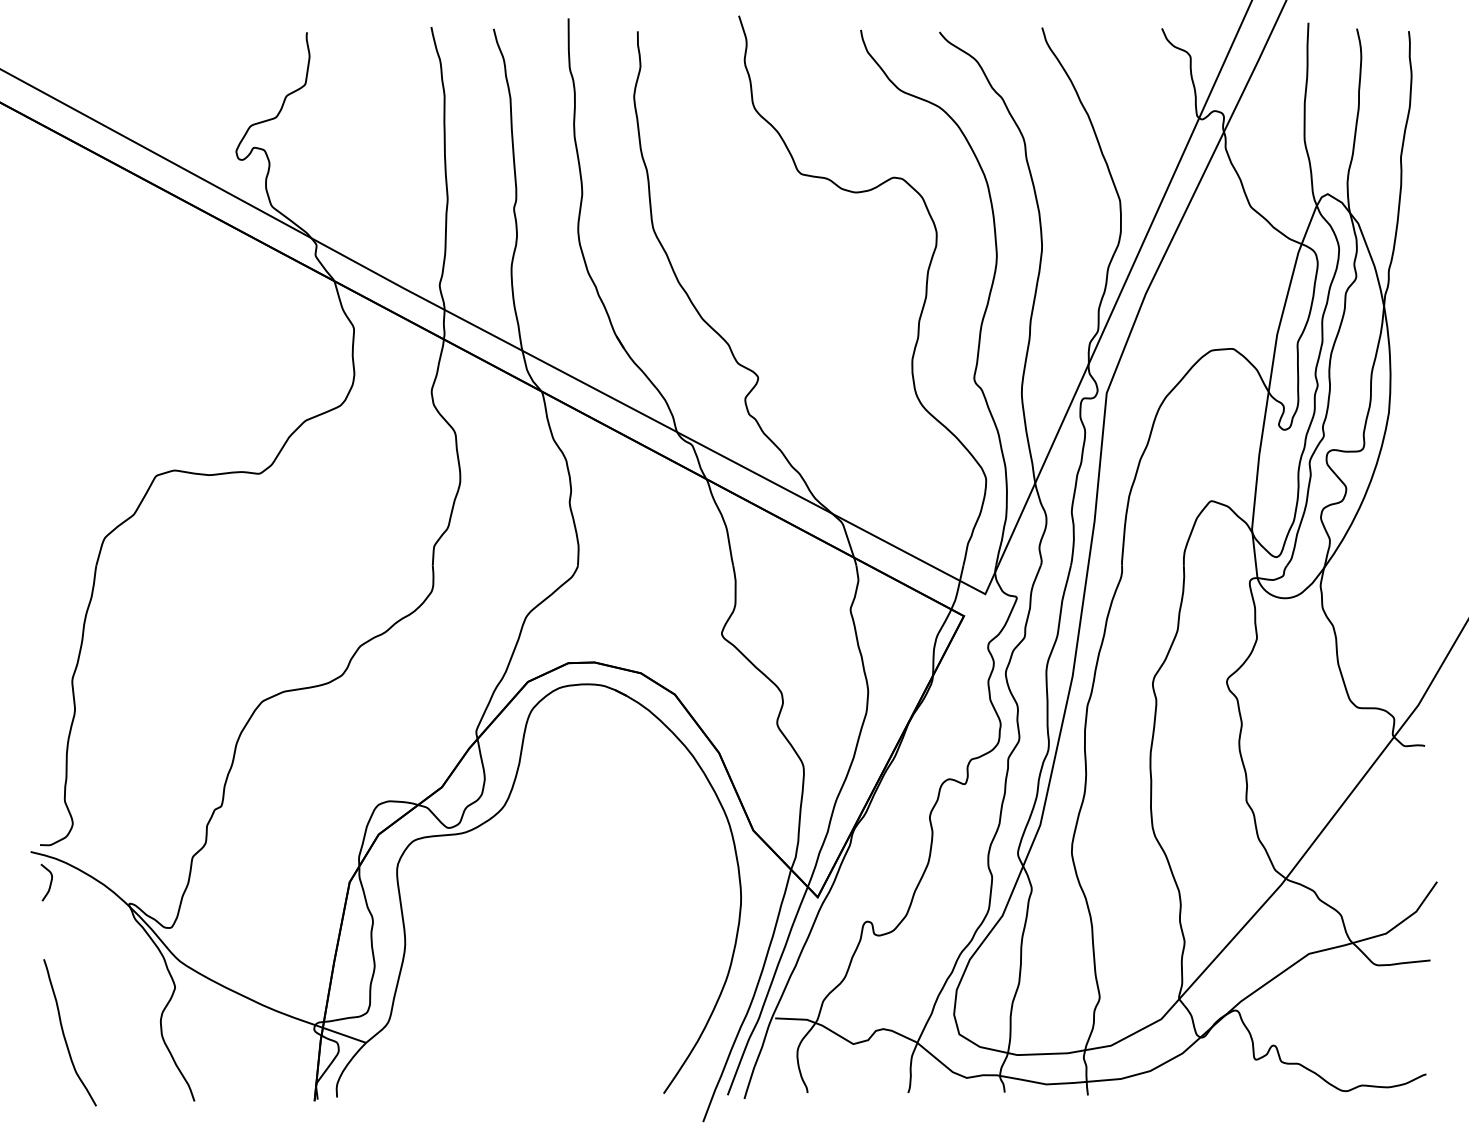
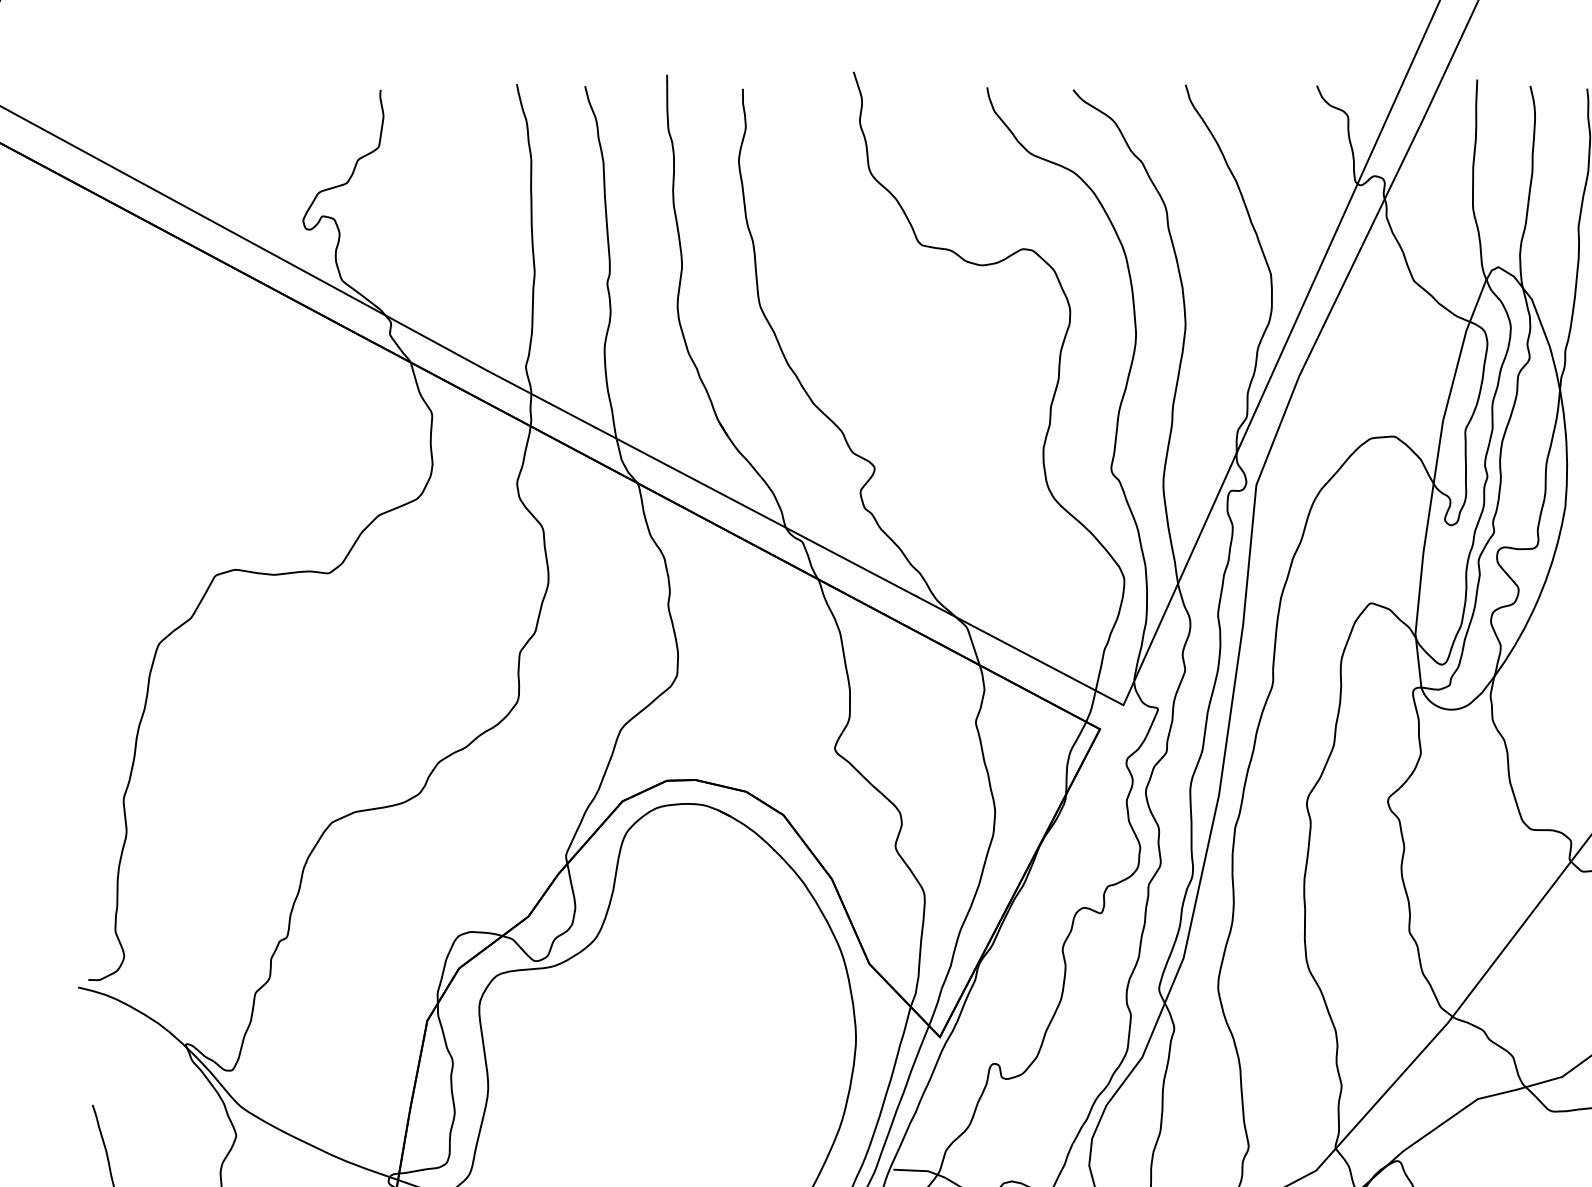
curve: (49, 884) -> (98, 1023), removed

